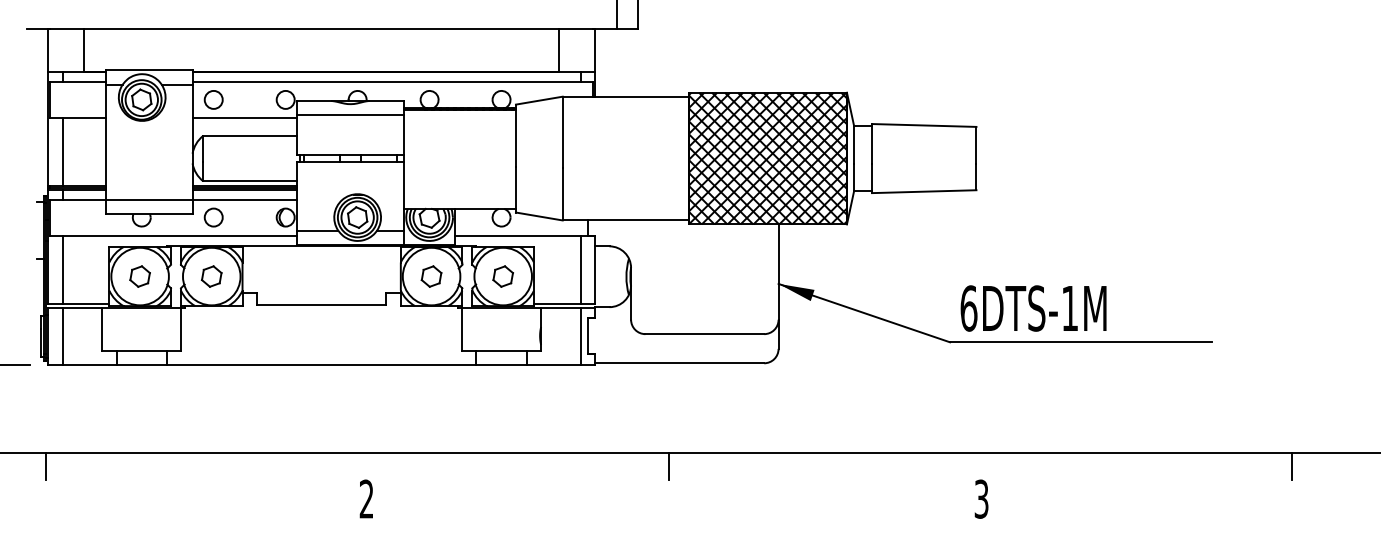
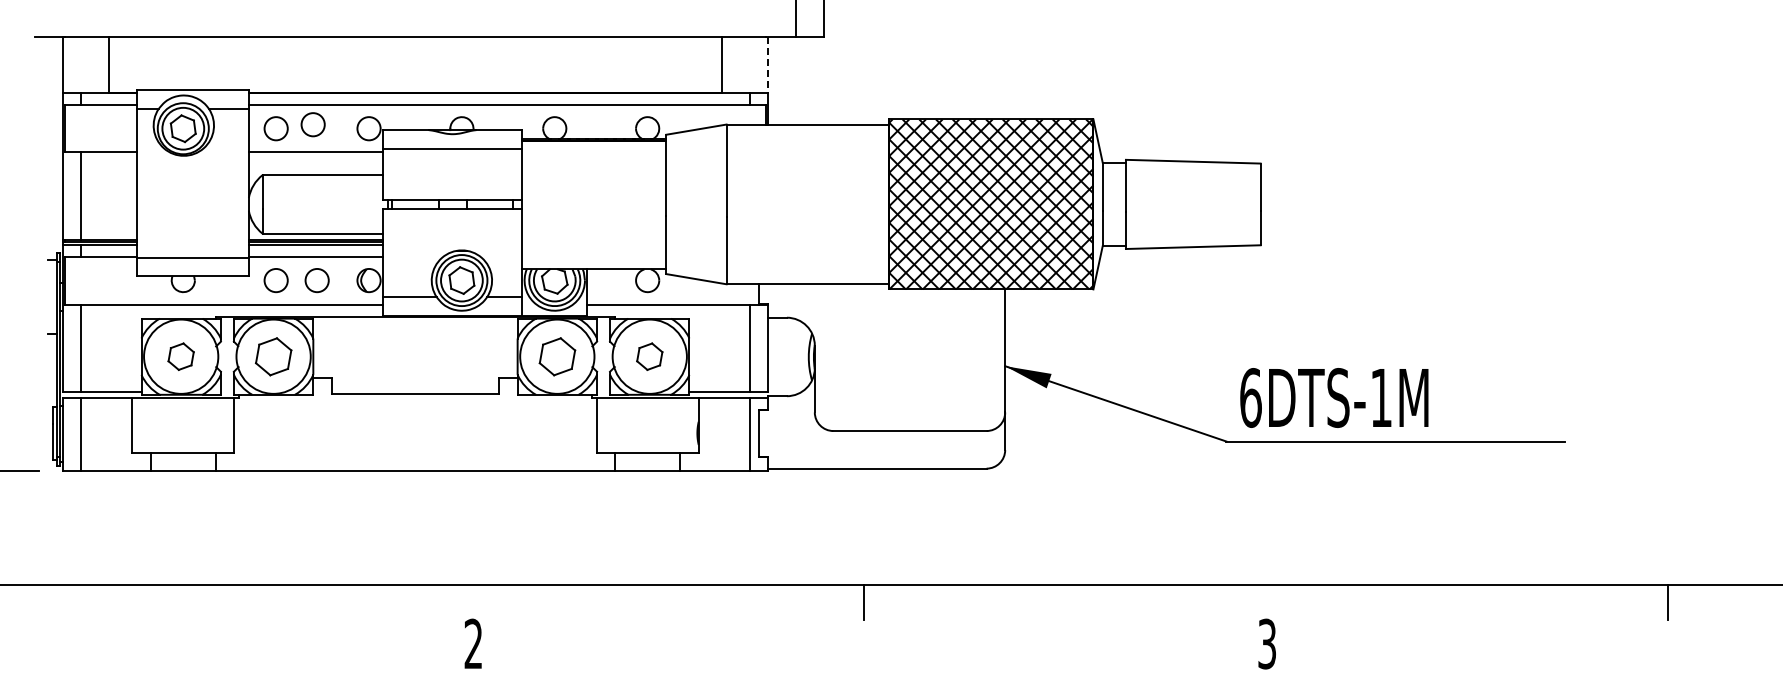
line: (595, 50) -> (768, 65), solid -> dashed
circle: (241, 96) -> (312, 124), added
circle: (244, 217) -> (316, 280), added
part: (211, 276) -> (273, 356), size x1.4
part: (430, 276) -> (556, 356), size x1.4
line: (46, 466) -> (60, 601), removed

